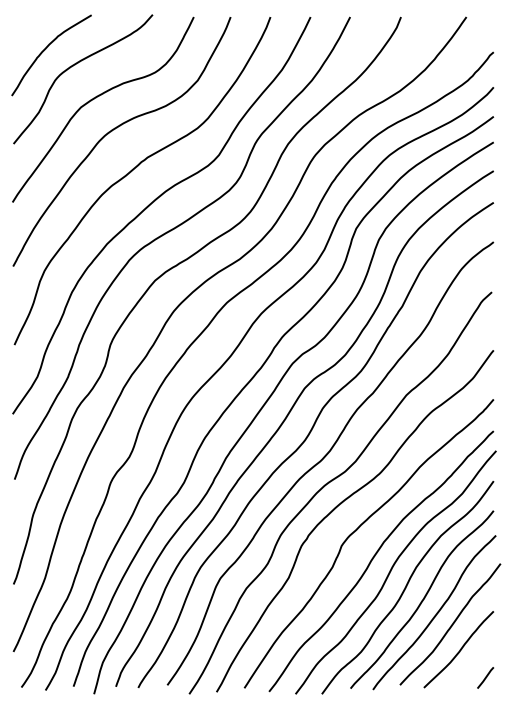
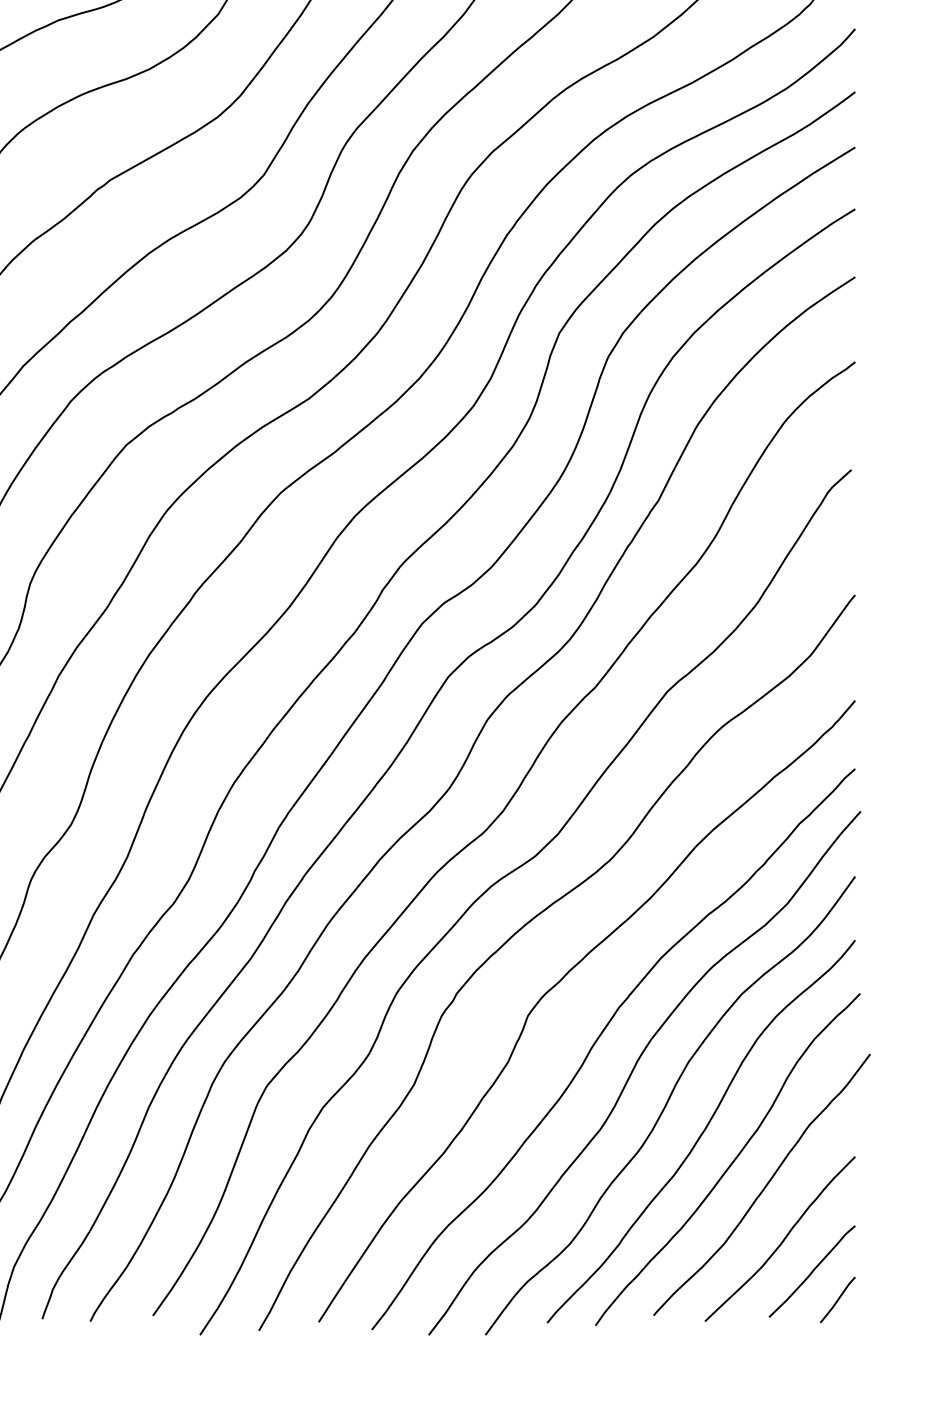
line: (473, 664) -> (811, 1271), added

